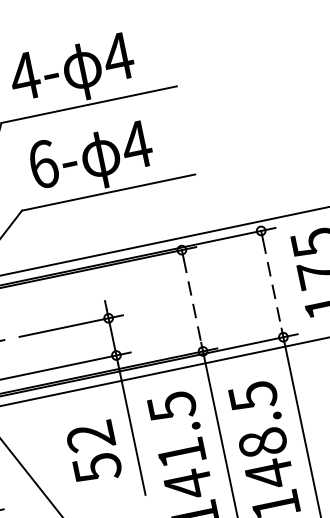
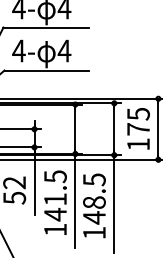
text: (42, 163) -> (18, 50), 6- -> 4-
line: (272, 284) -> (114, 129), dashed -> solid
line: (192, 301) -> (75, 129), dashed -> solid

